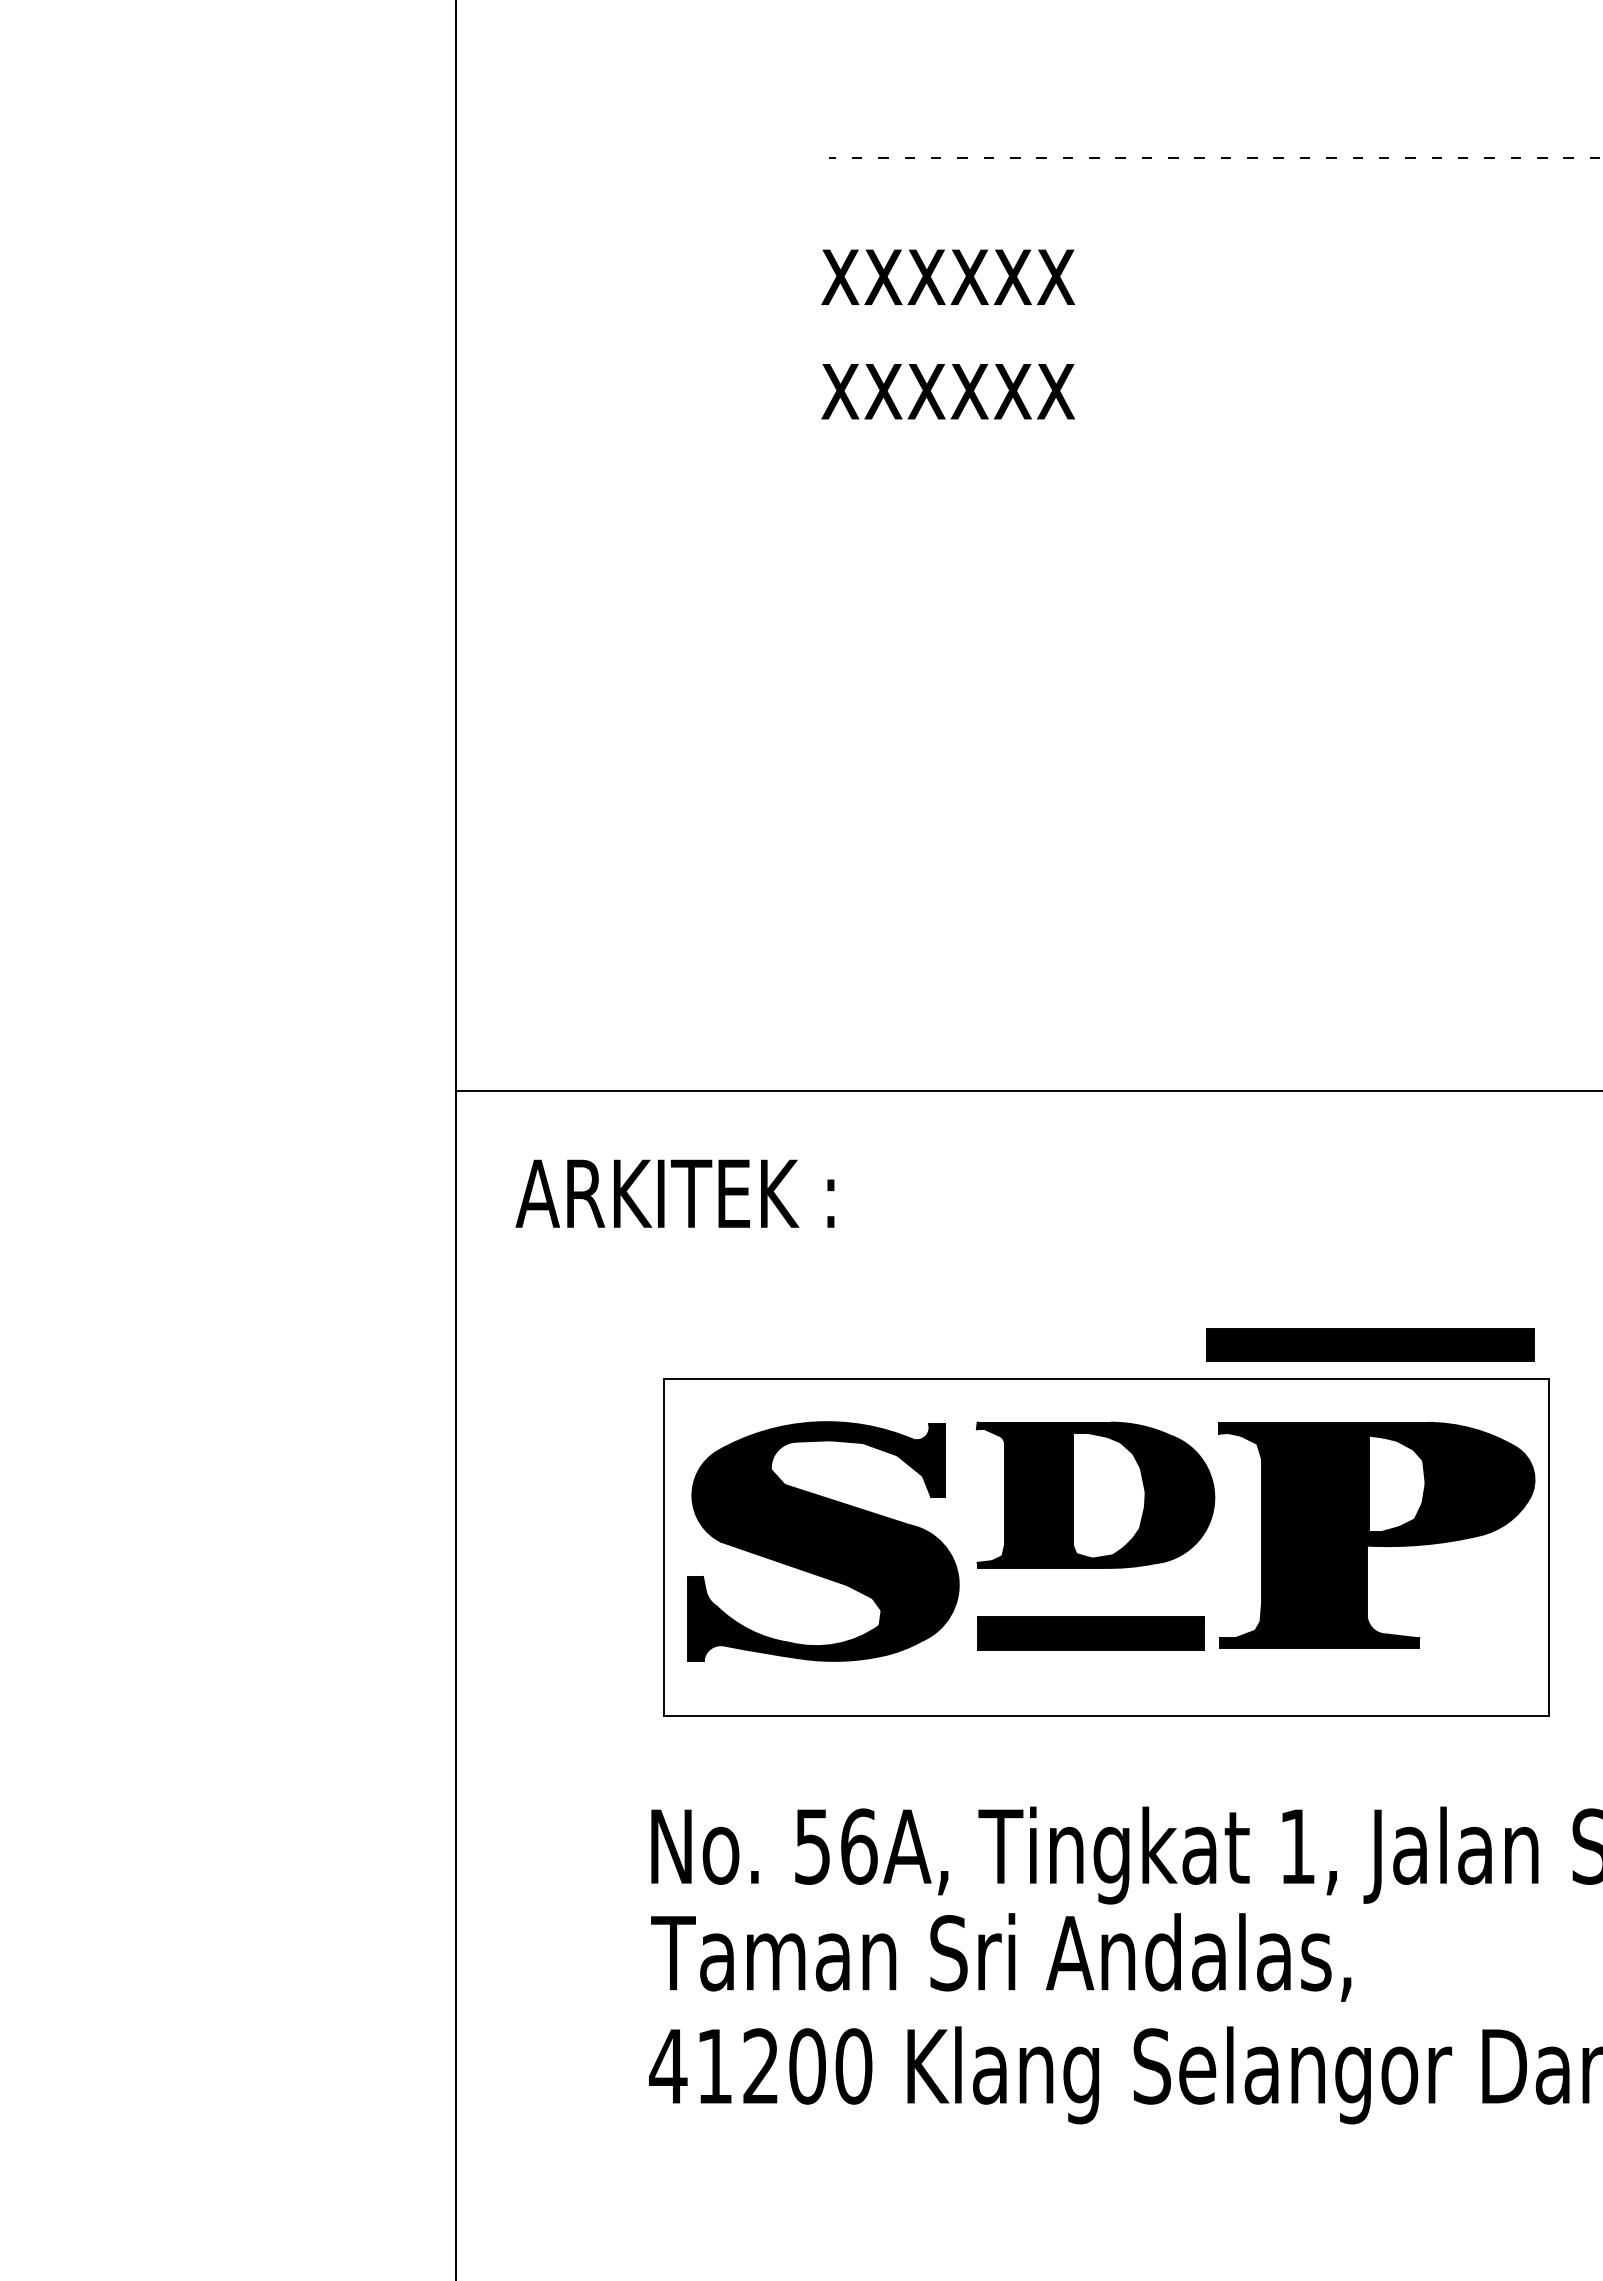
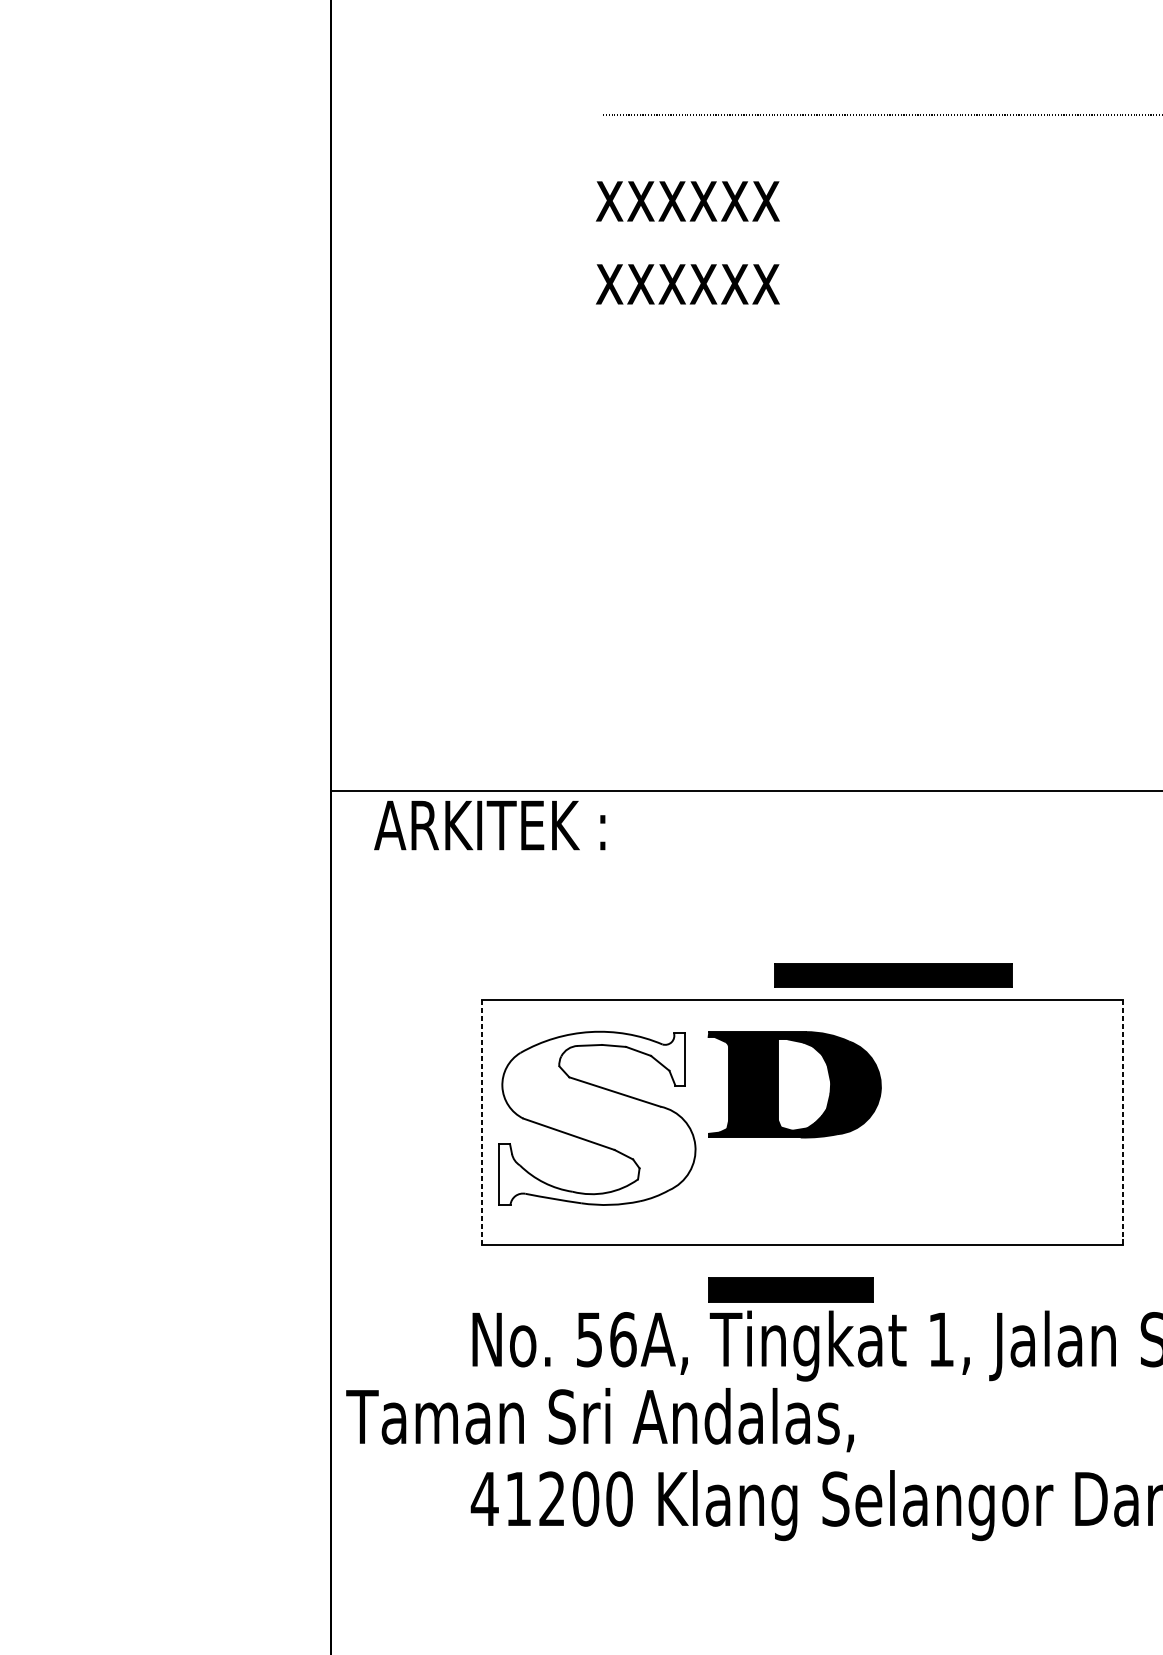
text: (674, 1193) -> (489, 825), moved
part: (1370, 1344) -> (893, 975), moved
part: (1376, 1534) -> (998, 1113), removed
fill: (822, 1541) -> (596, 1118), removed
line: (1548, 1546) -> (1123, 1121), solid -> dashed
line: (663, 1547) -> (481, 1122), solid -> dashed
part: (1090, 1633) -> (791, 1290), moved
text: (1001, 1957) -> (600, 1420), moved

